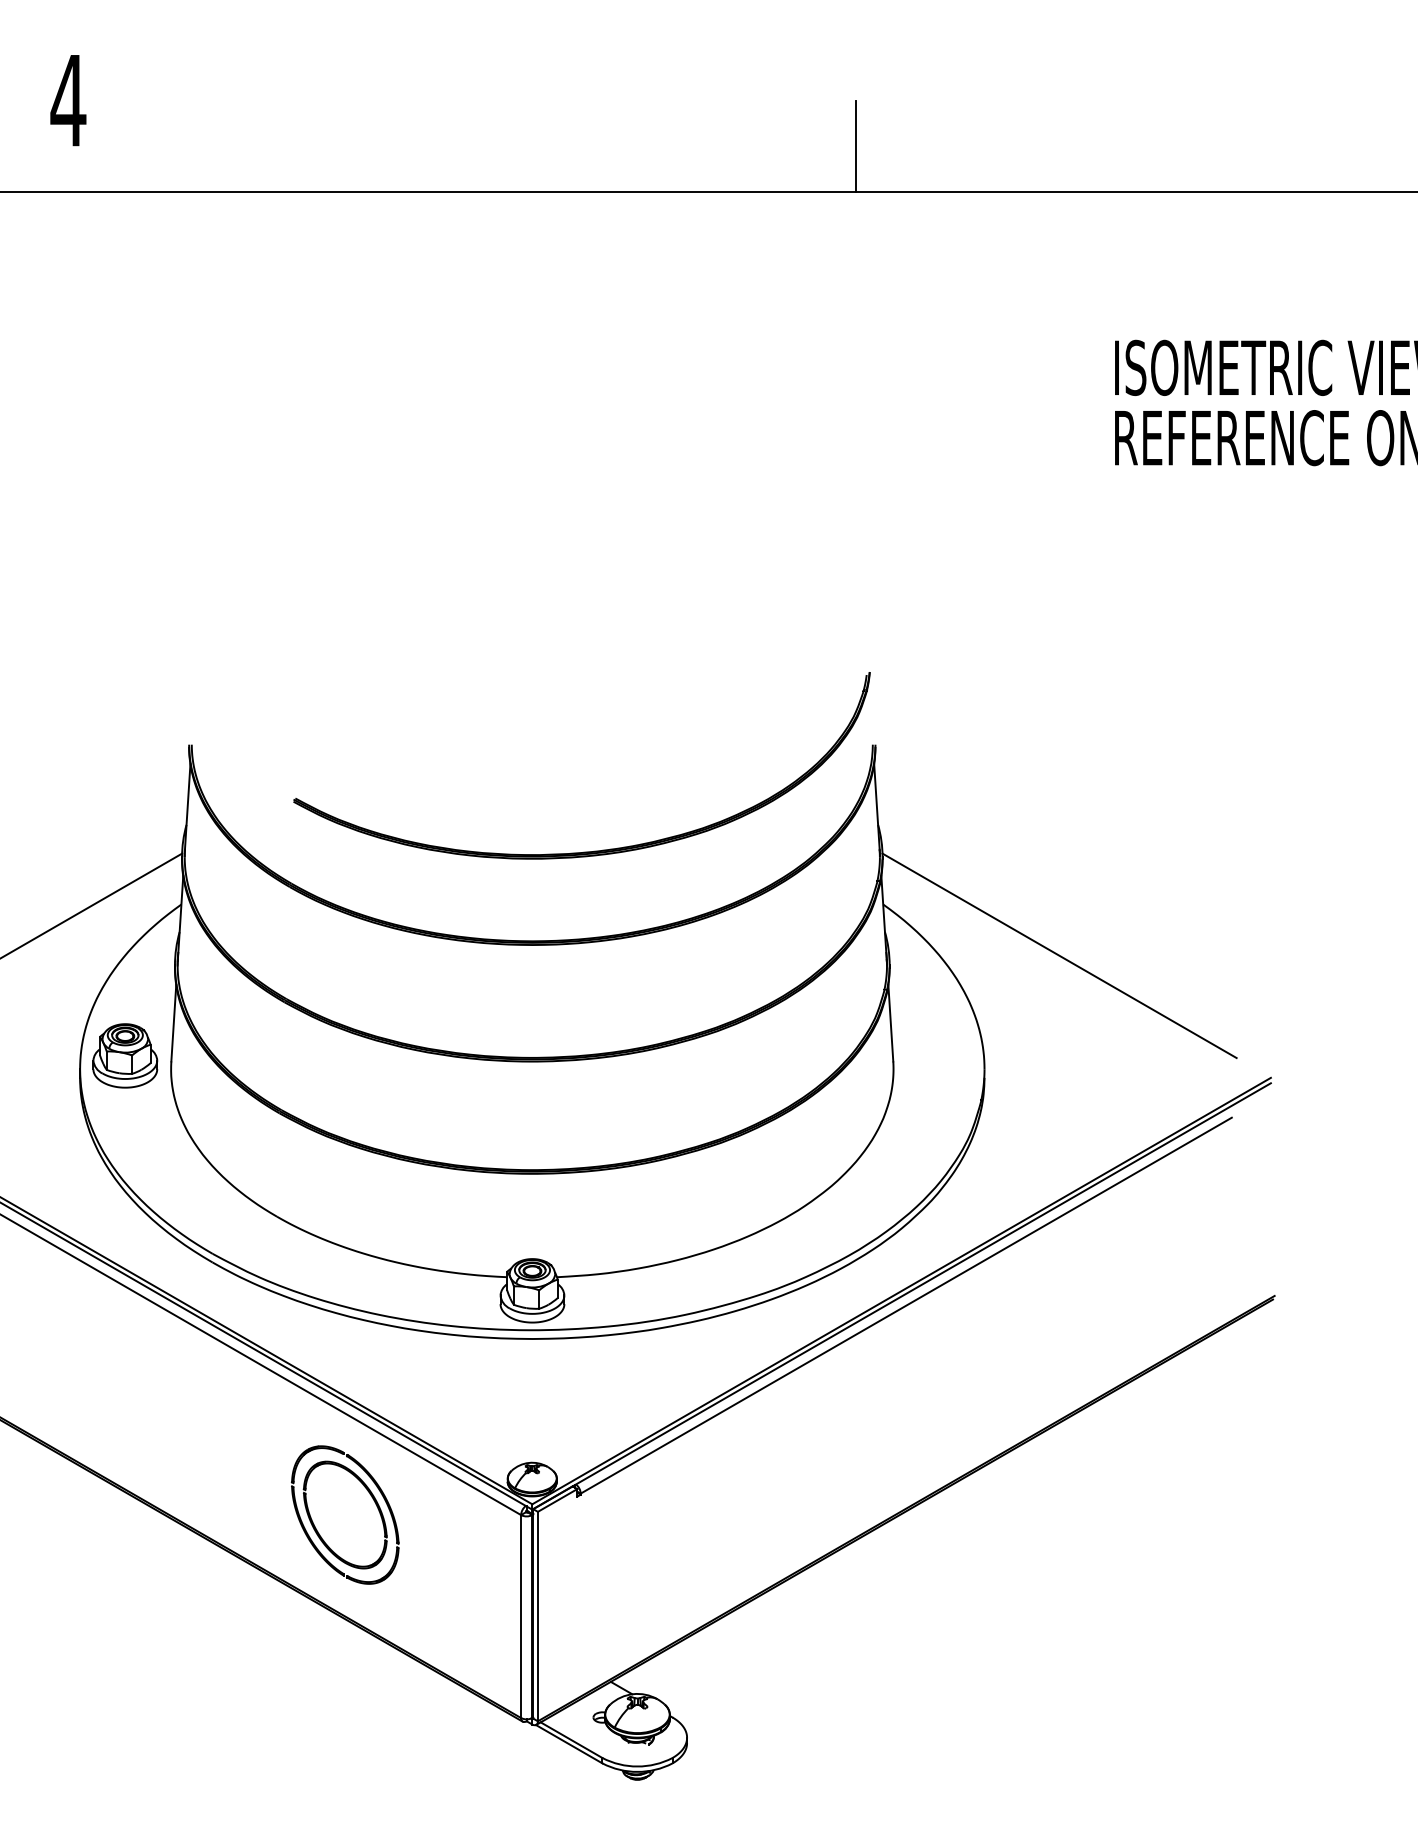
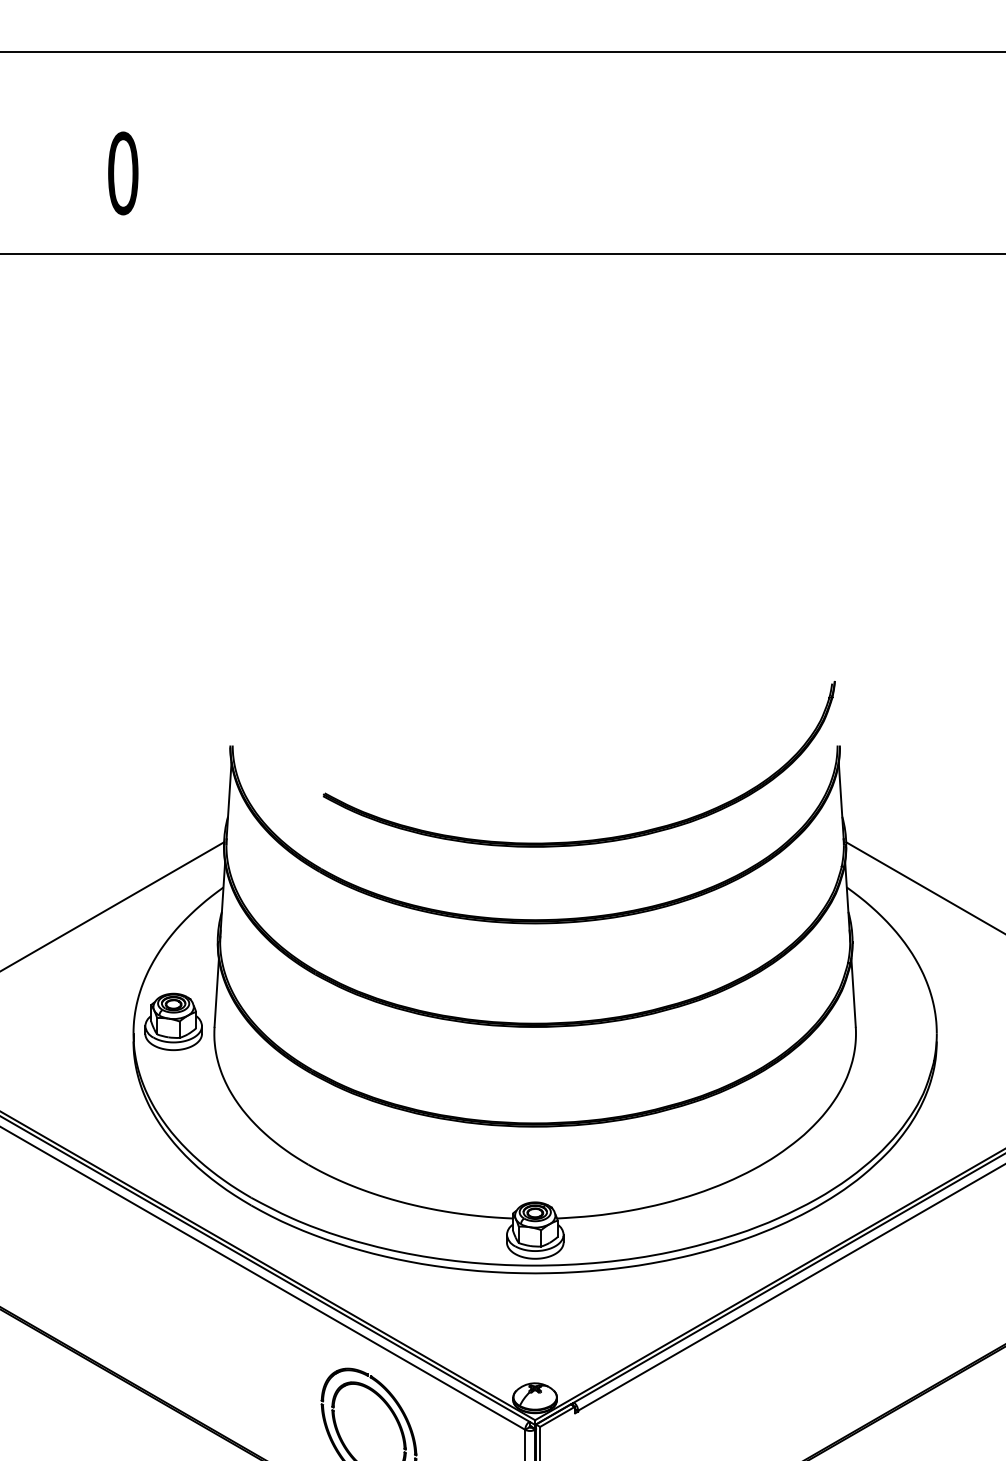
text: (68, 100) -> (123, 173), 4 -> 0
line: (855, 145) -> (822, 213), removed

